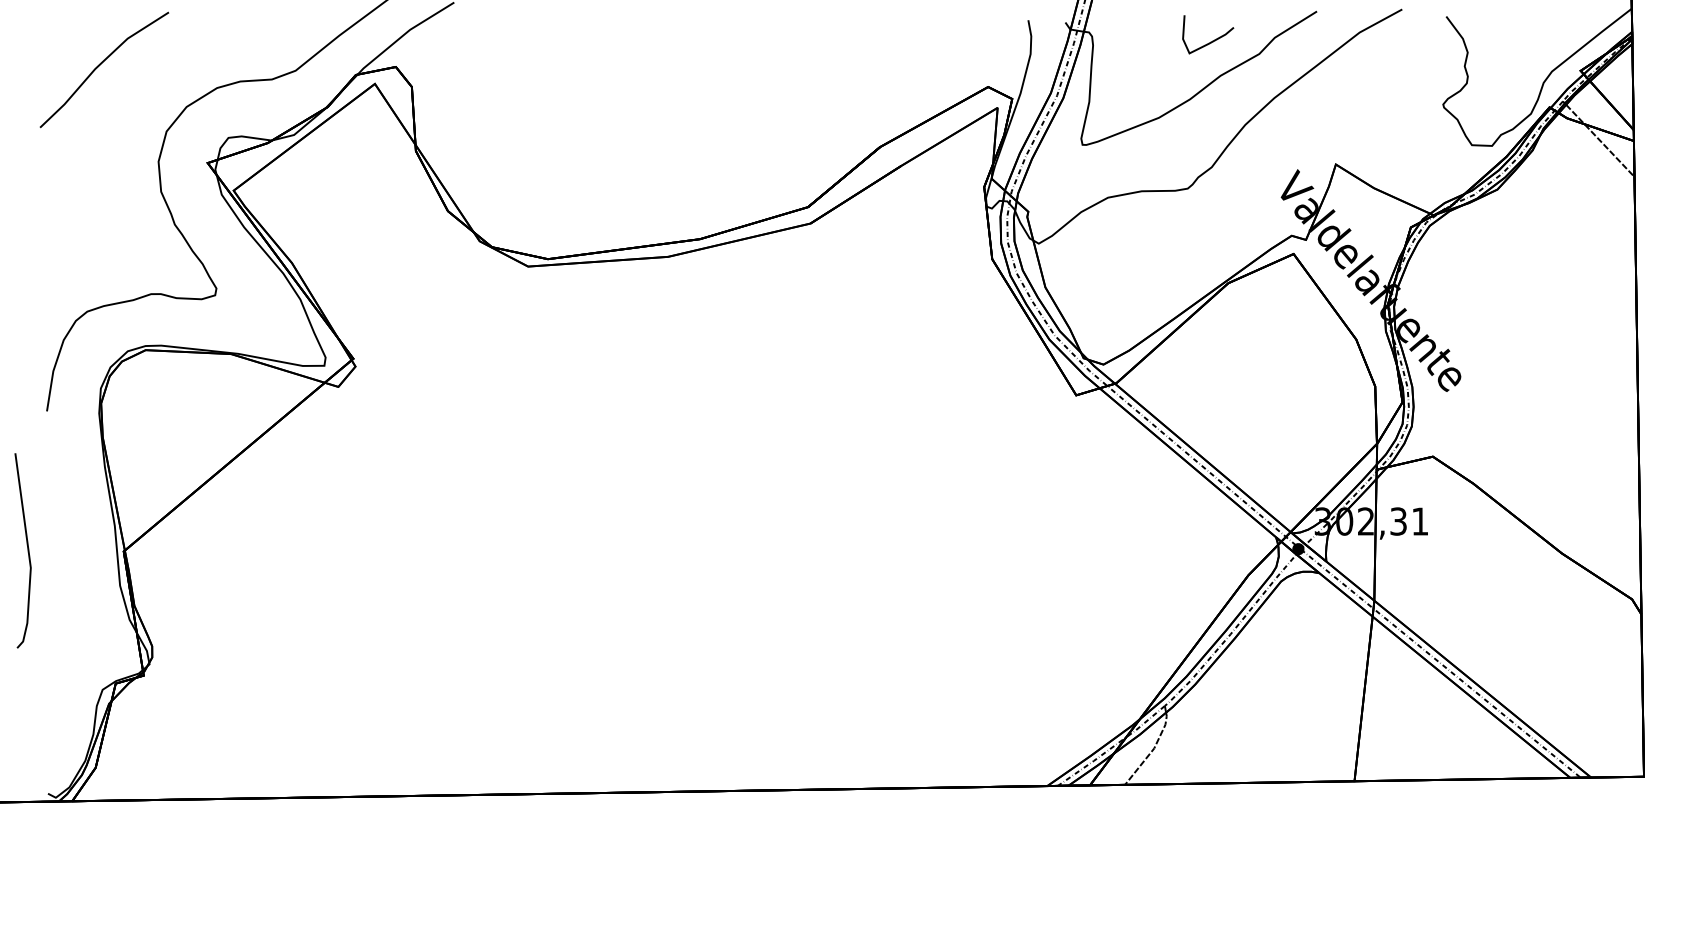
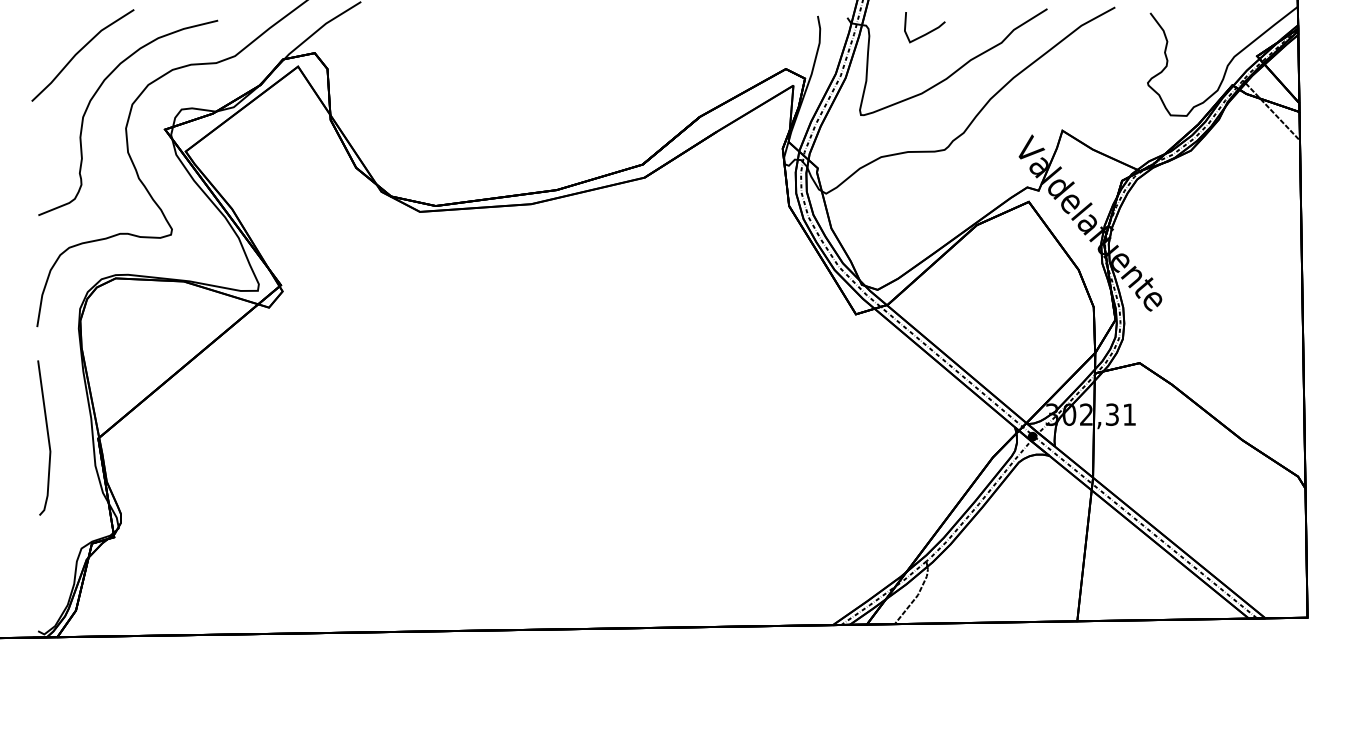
curve: (1212, 39) -> (928, 31), moved
curve: (120, 120) -> (95, 95), added
curve: (27, 550) -> (47, 437), moved

